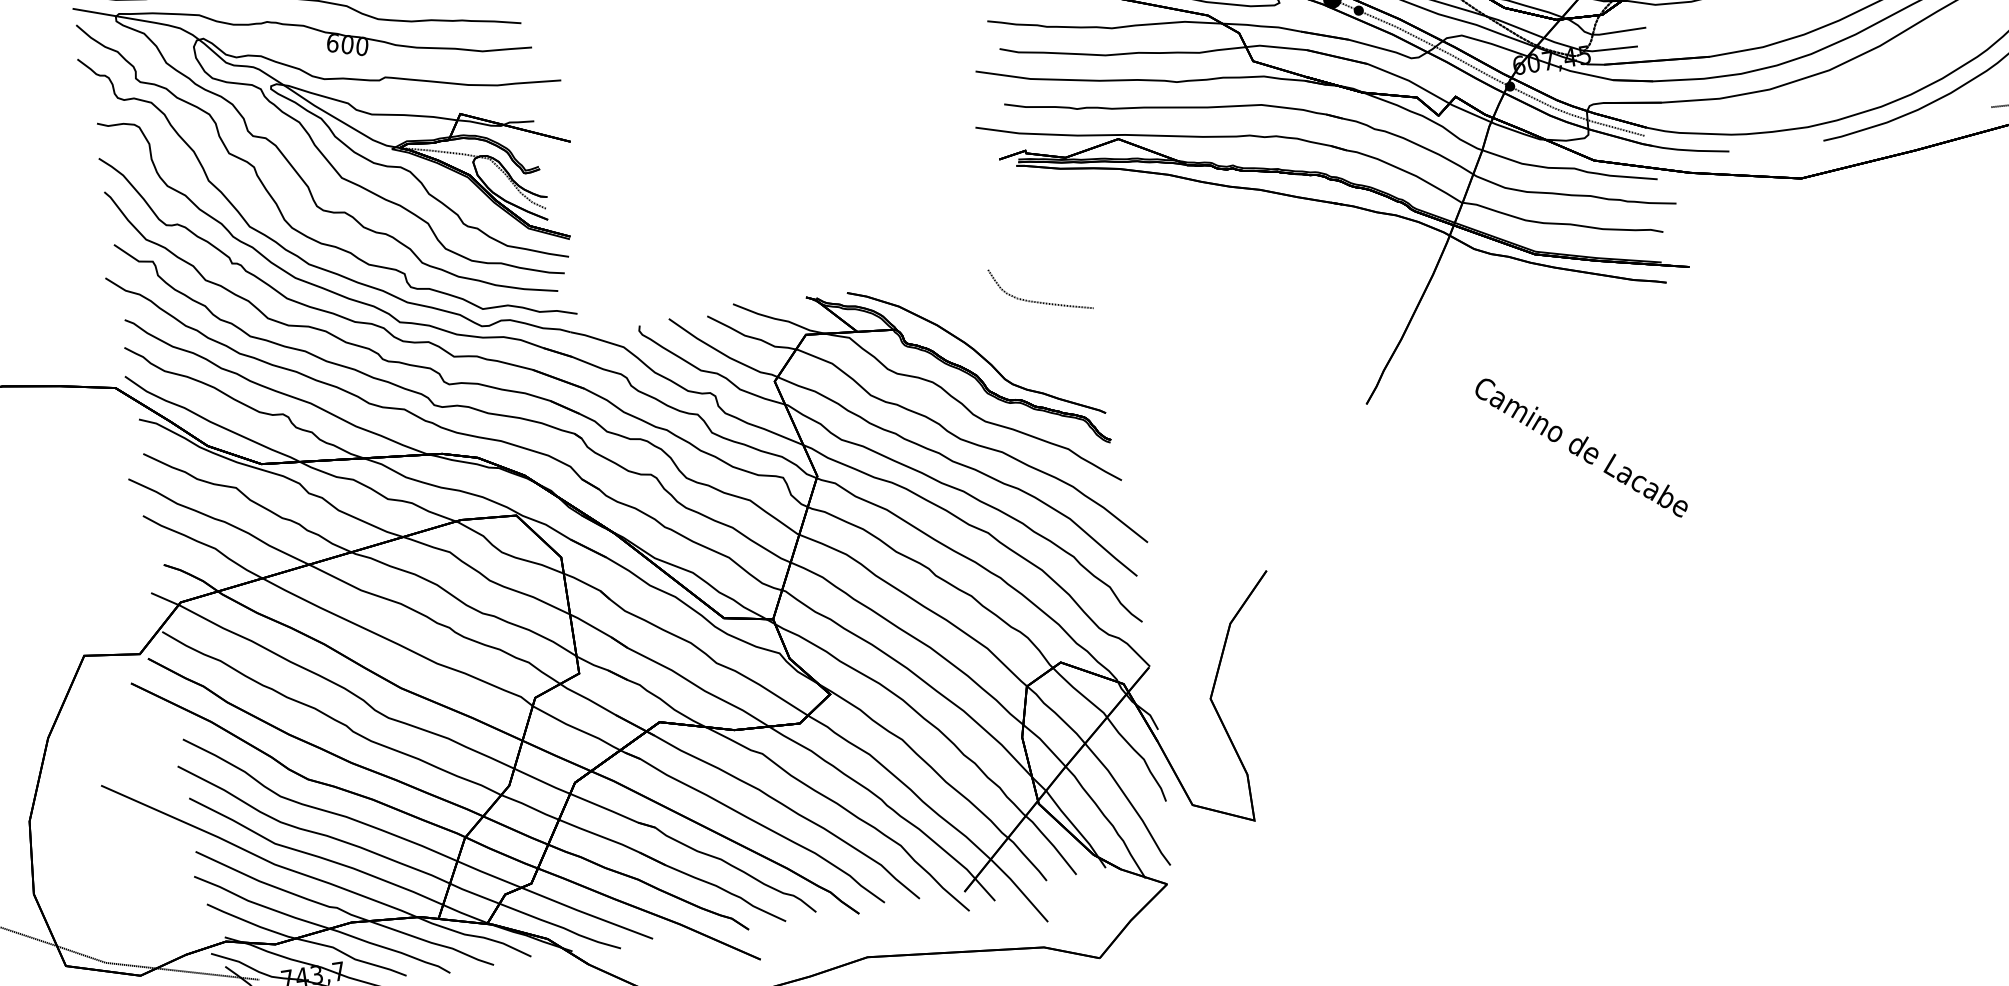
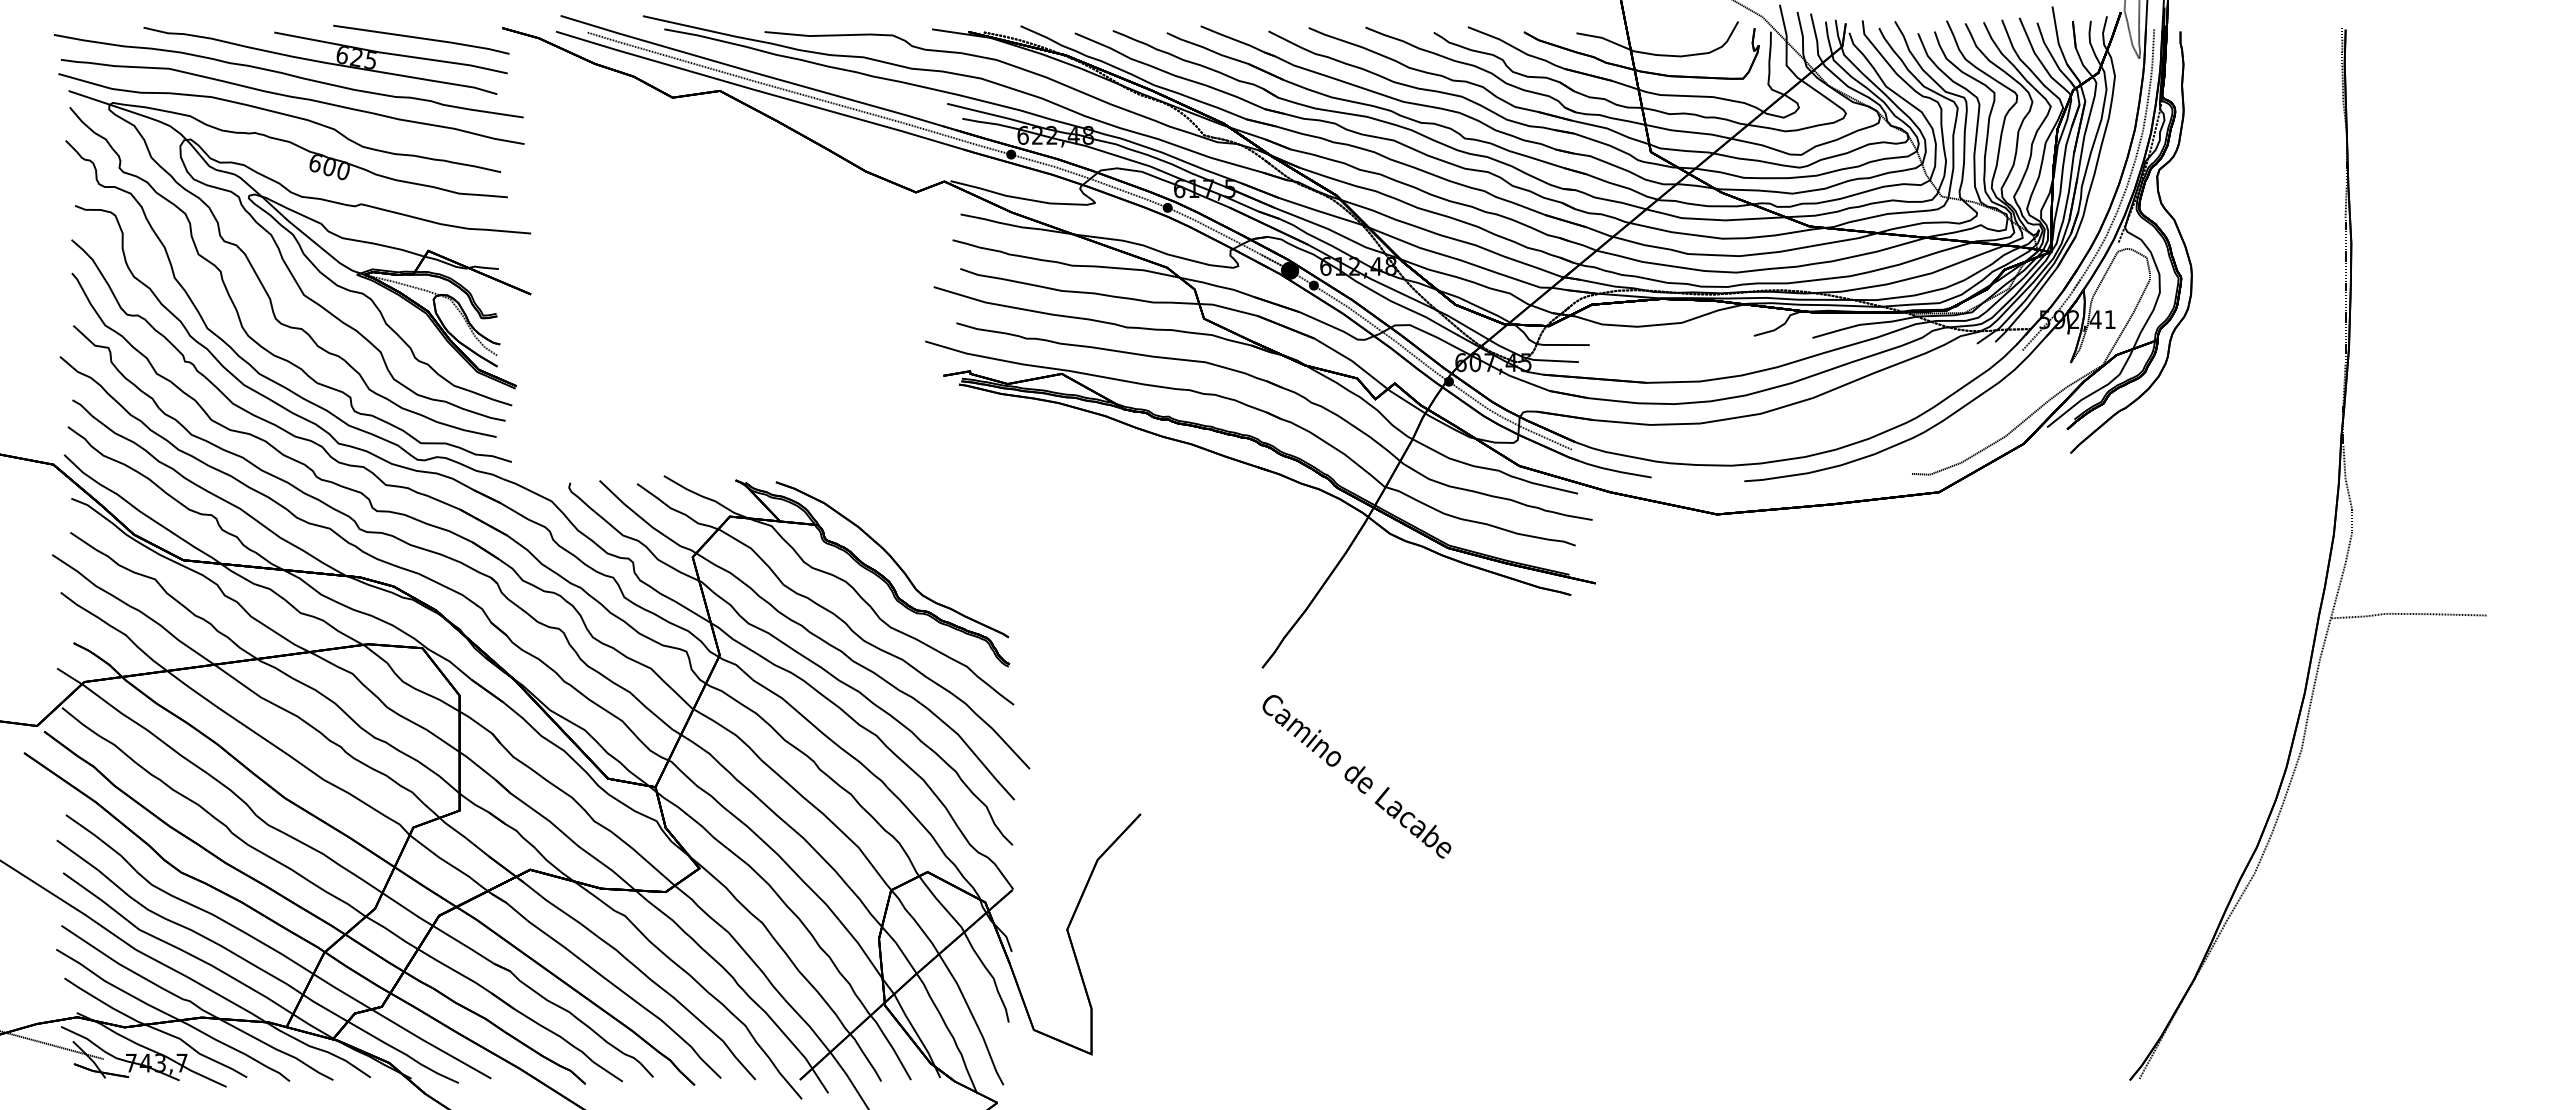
curve: (1039, 301) -> (961, 519), removed
text: (1580, 448) -> (1356, 776), moved

